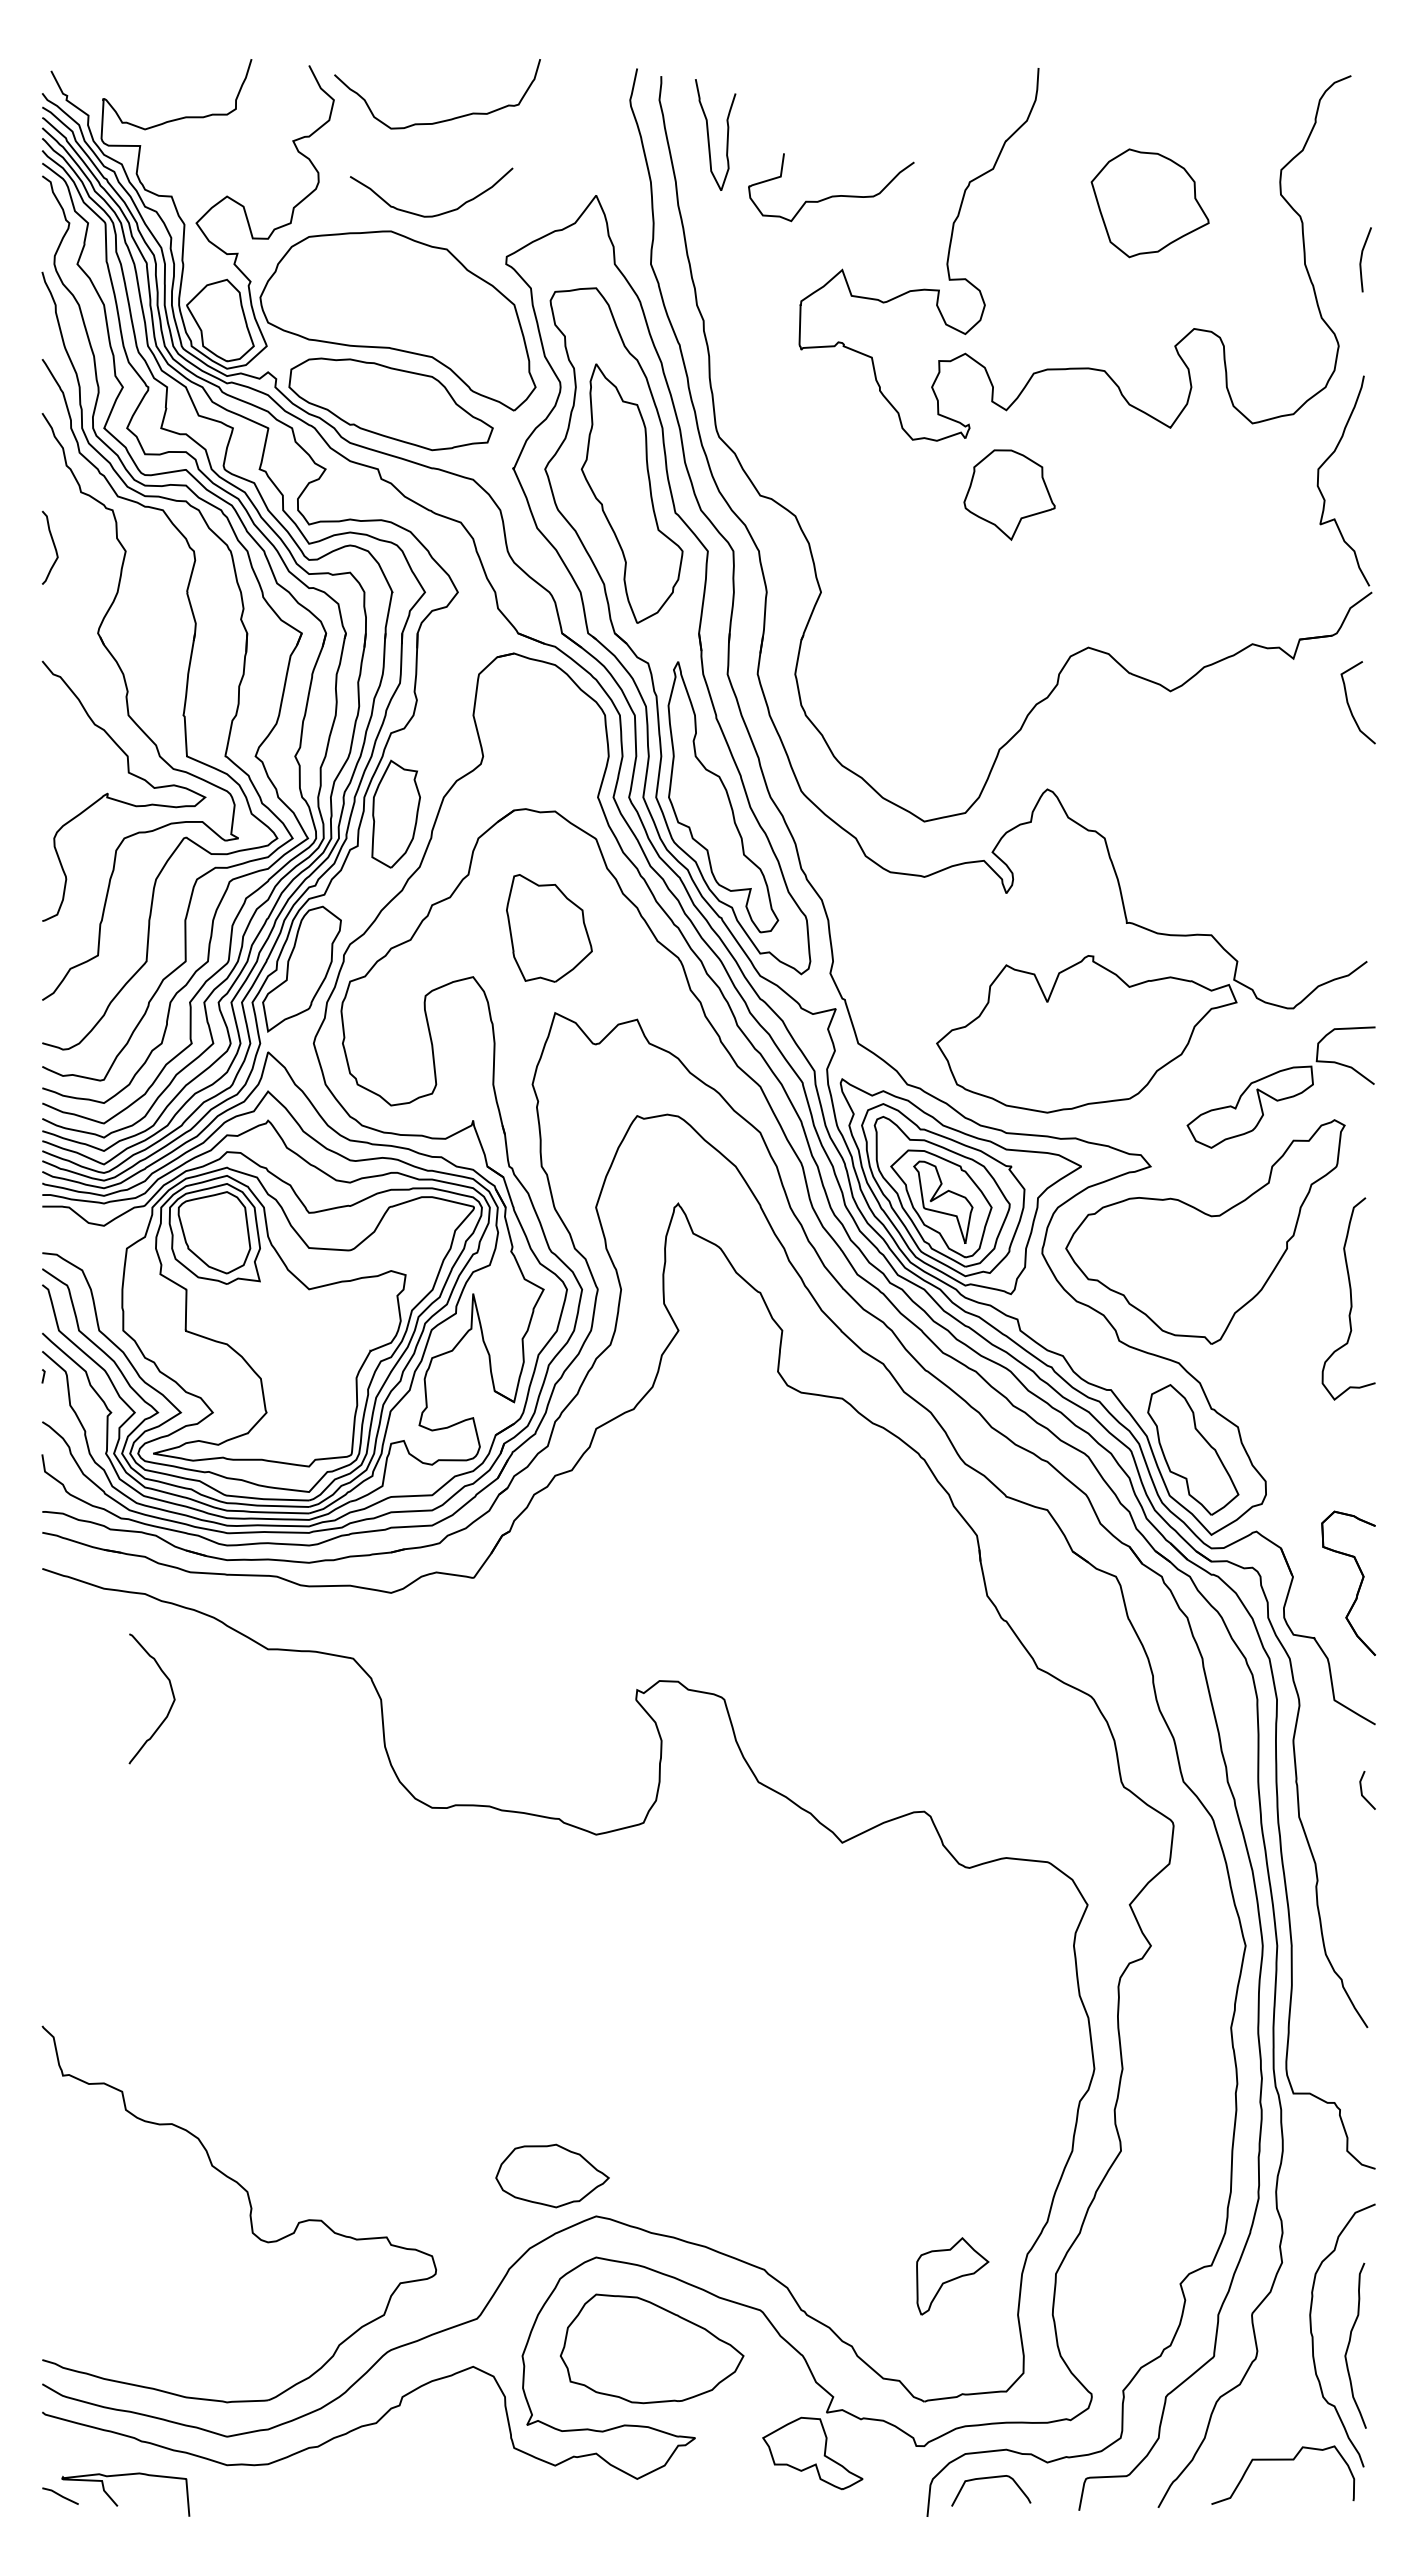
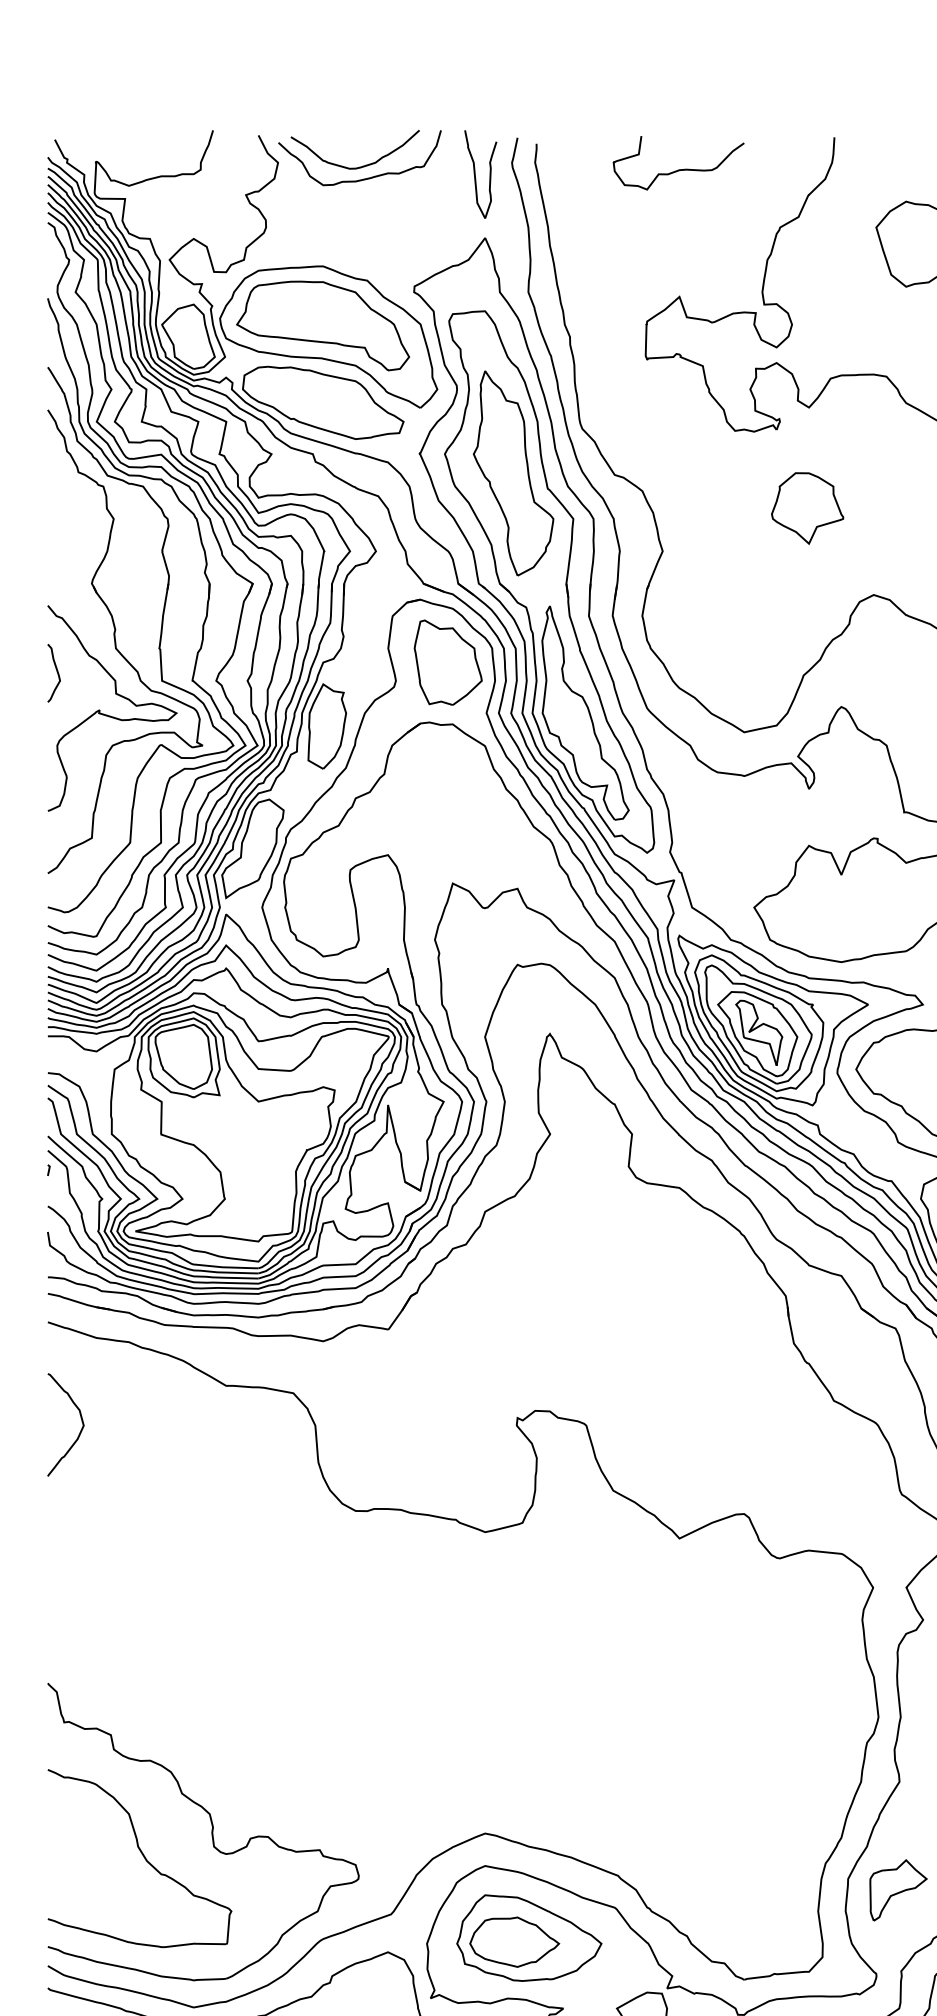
curve: (709, 136) -> (475, 175), moved
curve: (831, 195) -> (678, 169), moved
curve: (435, 214) -> (358, 166), moved
part: (390, 306) -> (322, 325), added
part: (1009, 494) -> (807, 508), moved
curve: (53, 546) -> (56, 672), moved
part: (549, 928) -> (448, 662), moved
curve: (169, 1708) -> (79, 1432), moved
part: (552, 2175) -> (514, 1941), moved
part: (158, 2248) -> (139, 1858), added
part: (952, 2276) -> (898, 1890), moved

